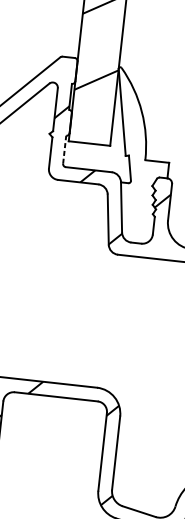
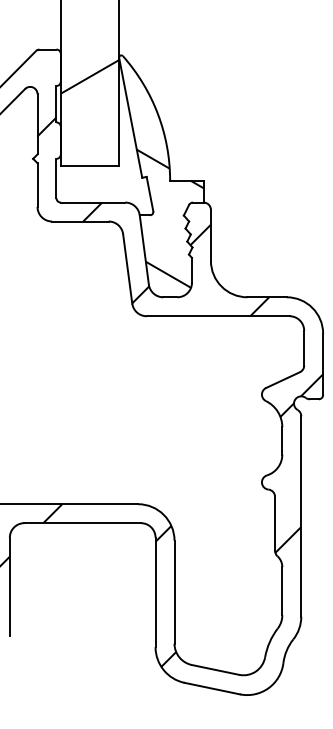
line: (64, 149) -> (56, 178), dashed -> solid
hatch: (141, 187) -> (169, 218), added

